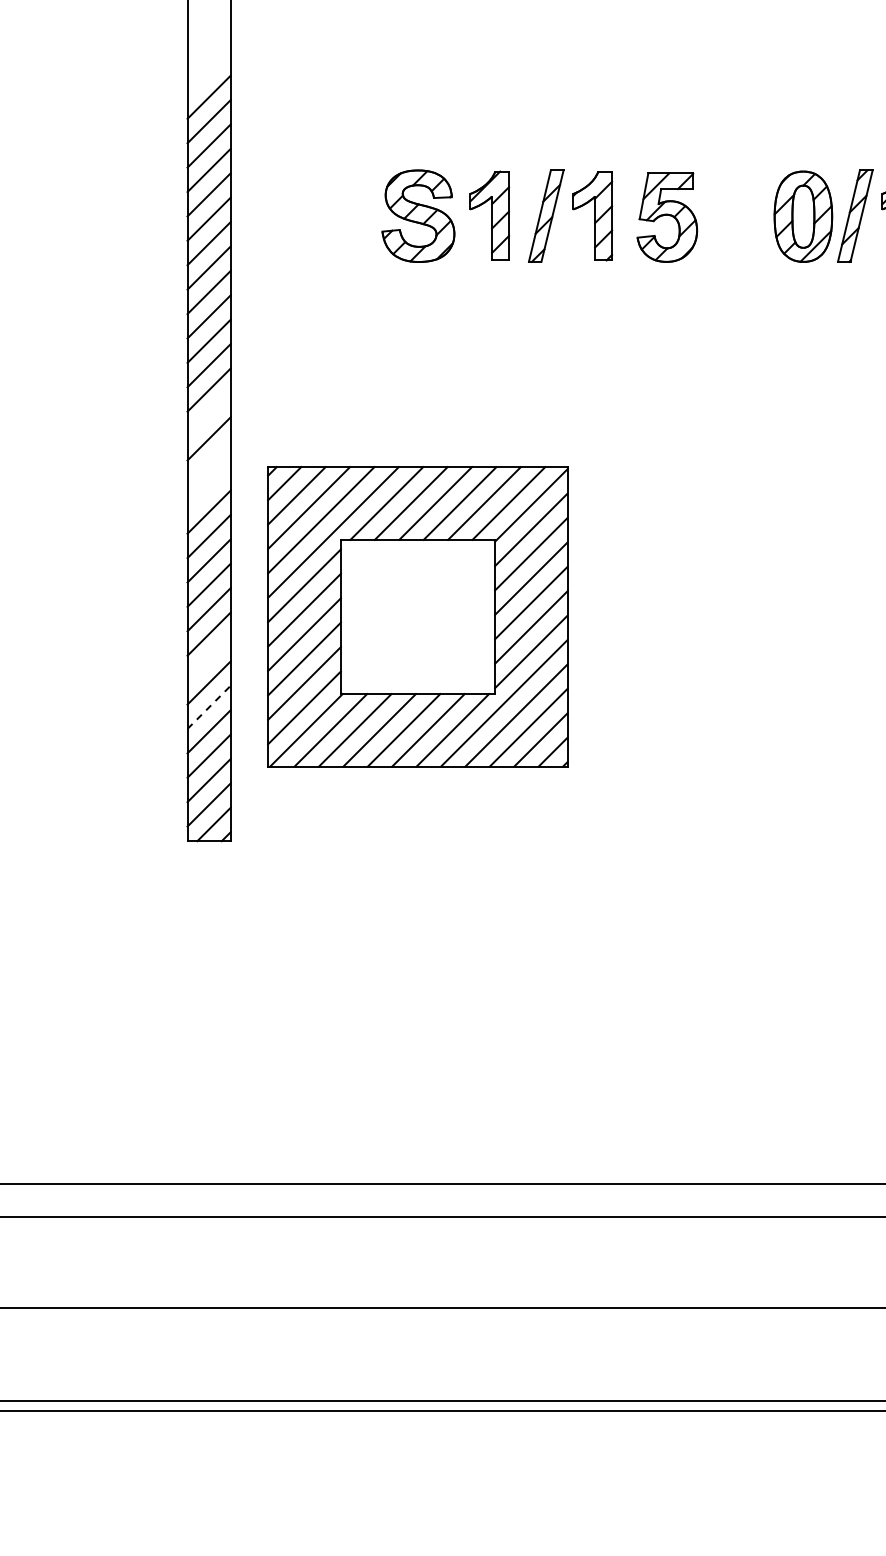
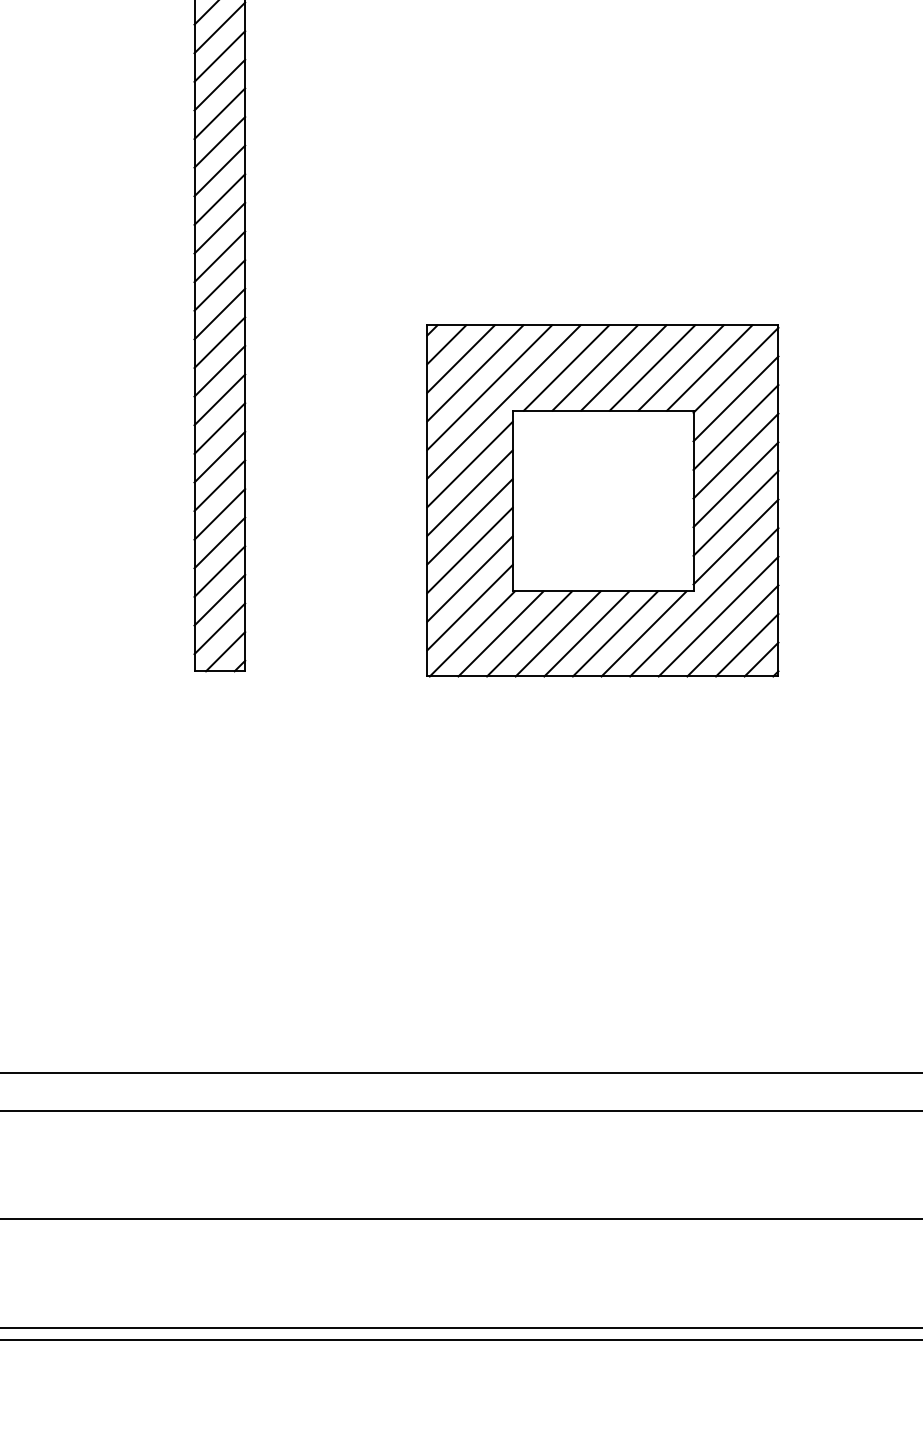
line: (208, 414) -> (219, 171), added
line: (208, 462) -> (219, 227), added
line: (208, 487) -> (219, 256), added
part: (417, 616) -> (602, 500), moved
line: (208, 658) -> (219, 457), added
line: (209, 707) -> (220, 514), dashed -> solid

